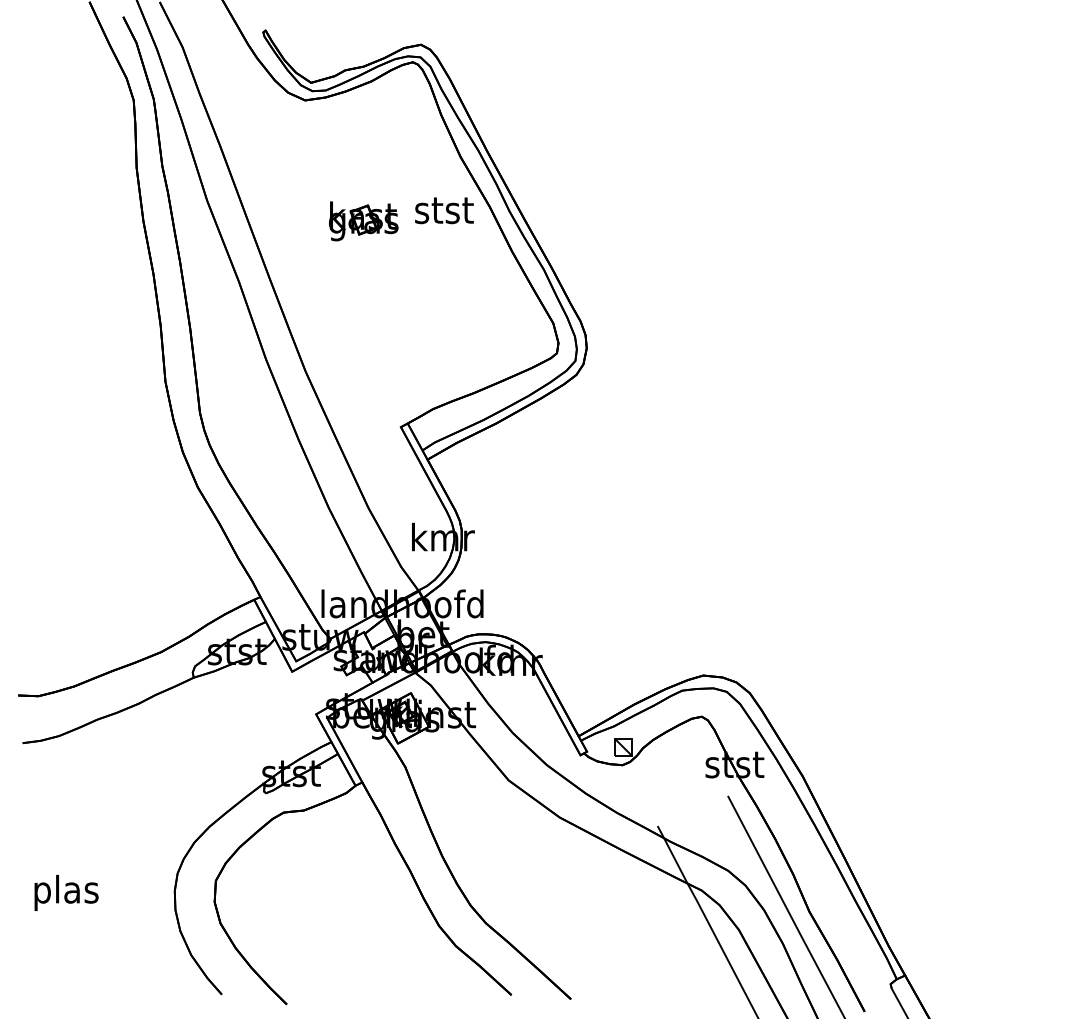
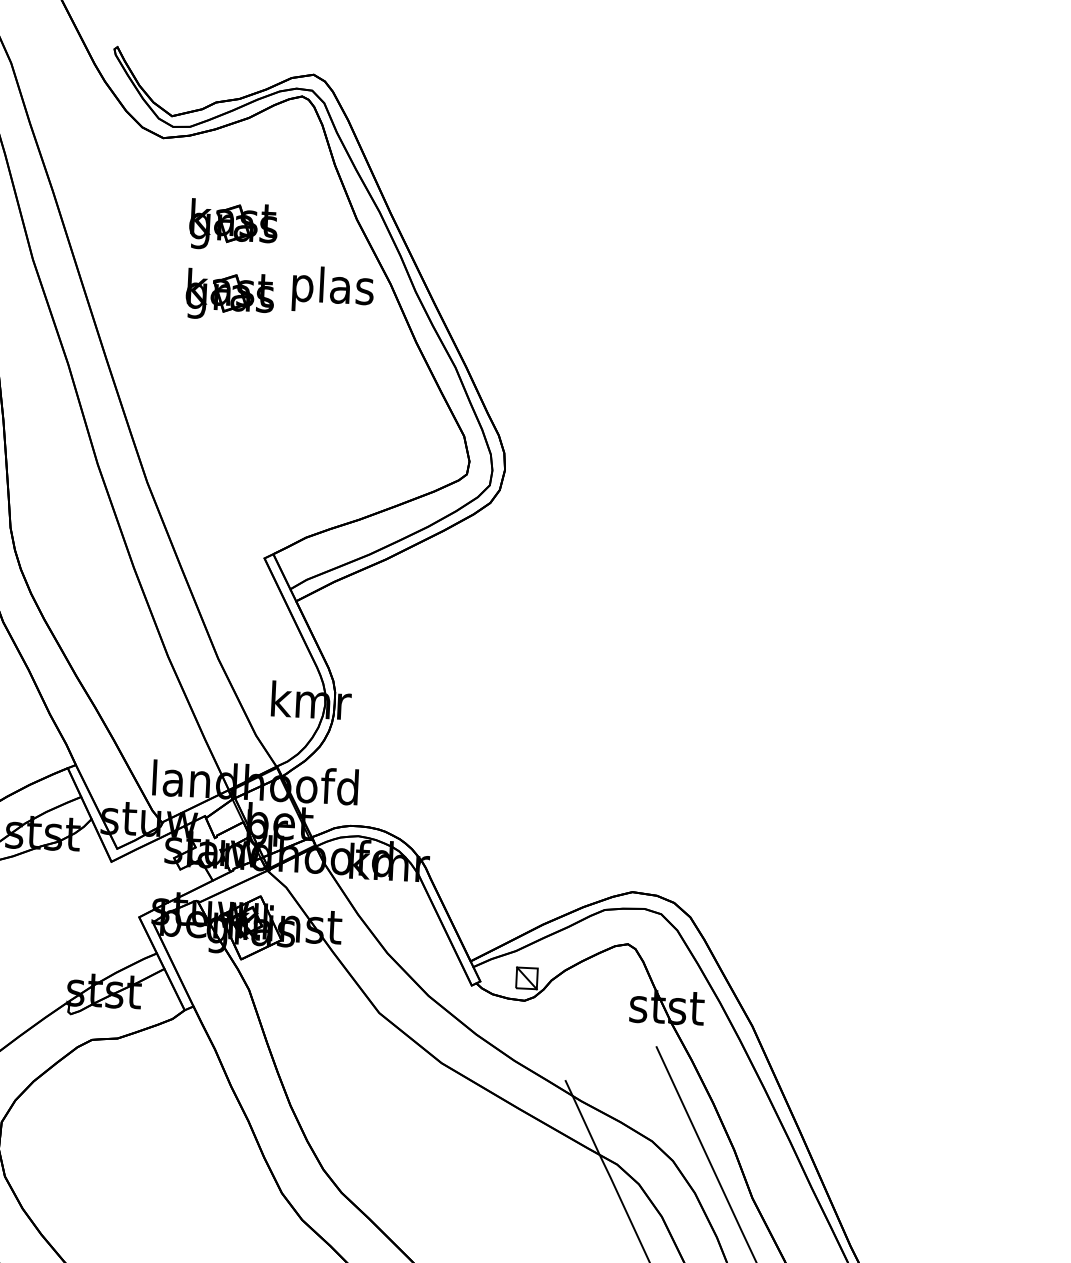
part: (363, 166) -> (233, 225), added
text: (444, 213) -> (332, 290), stst -> plas

